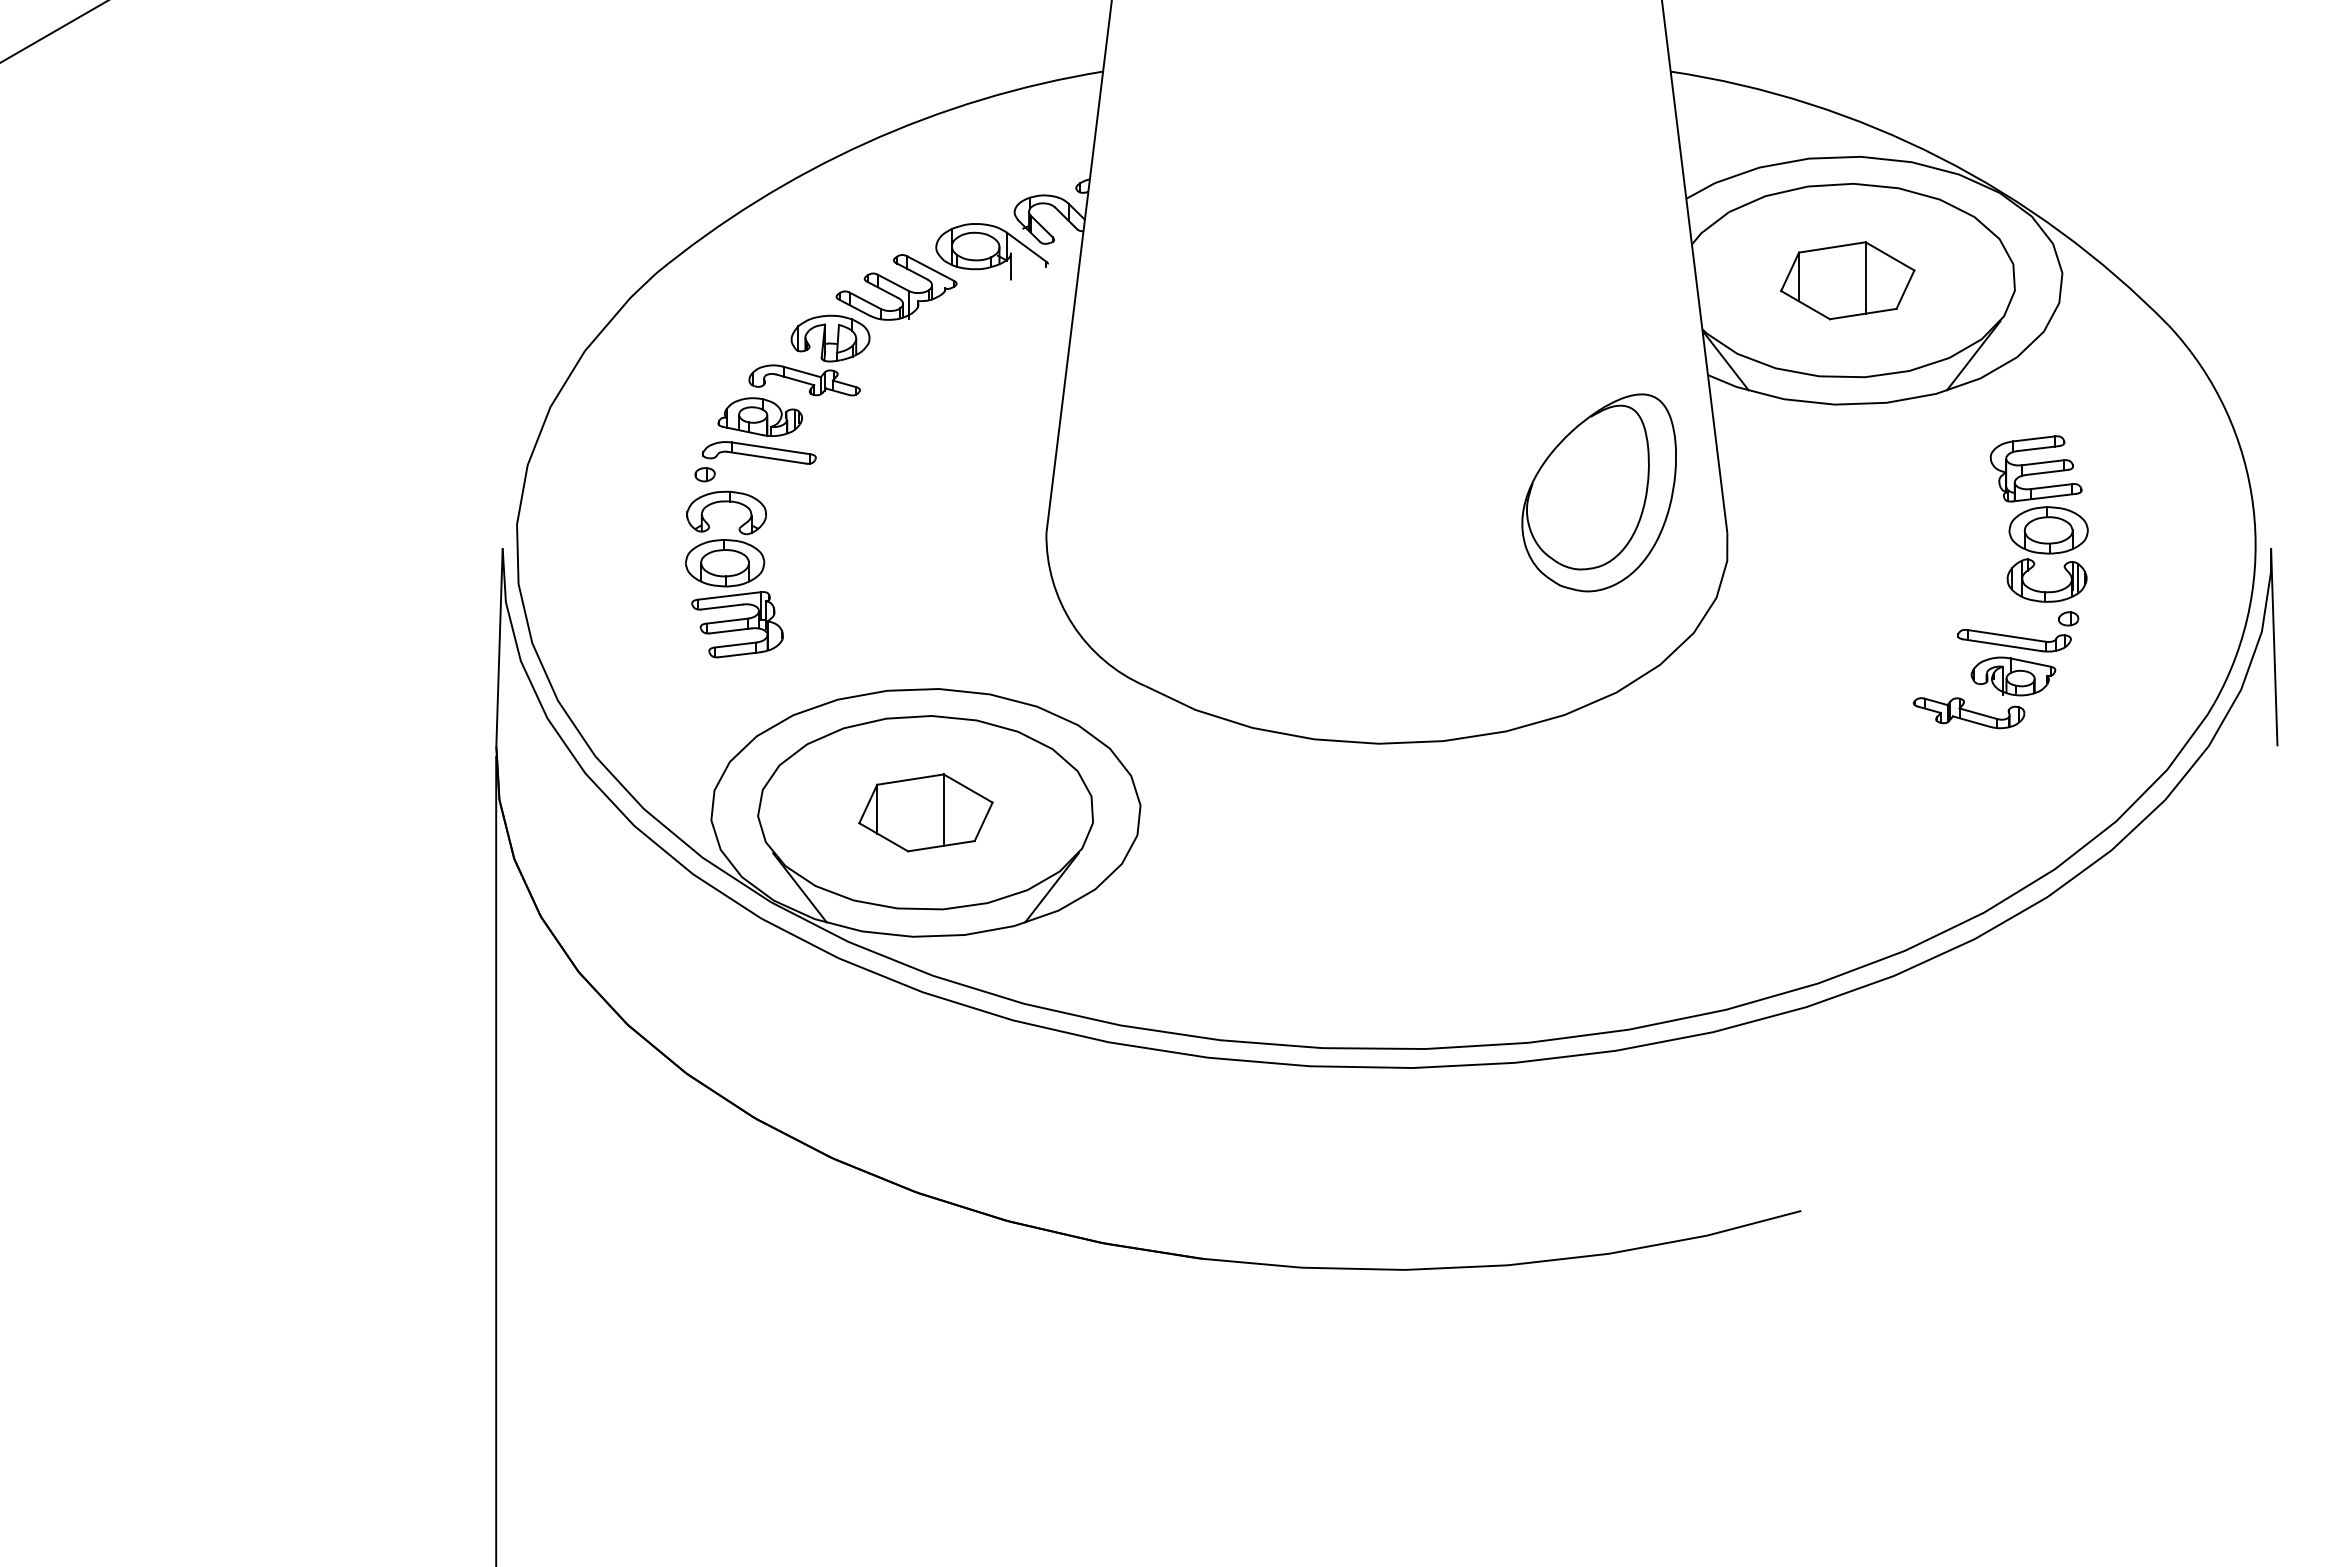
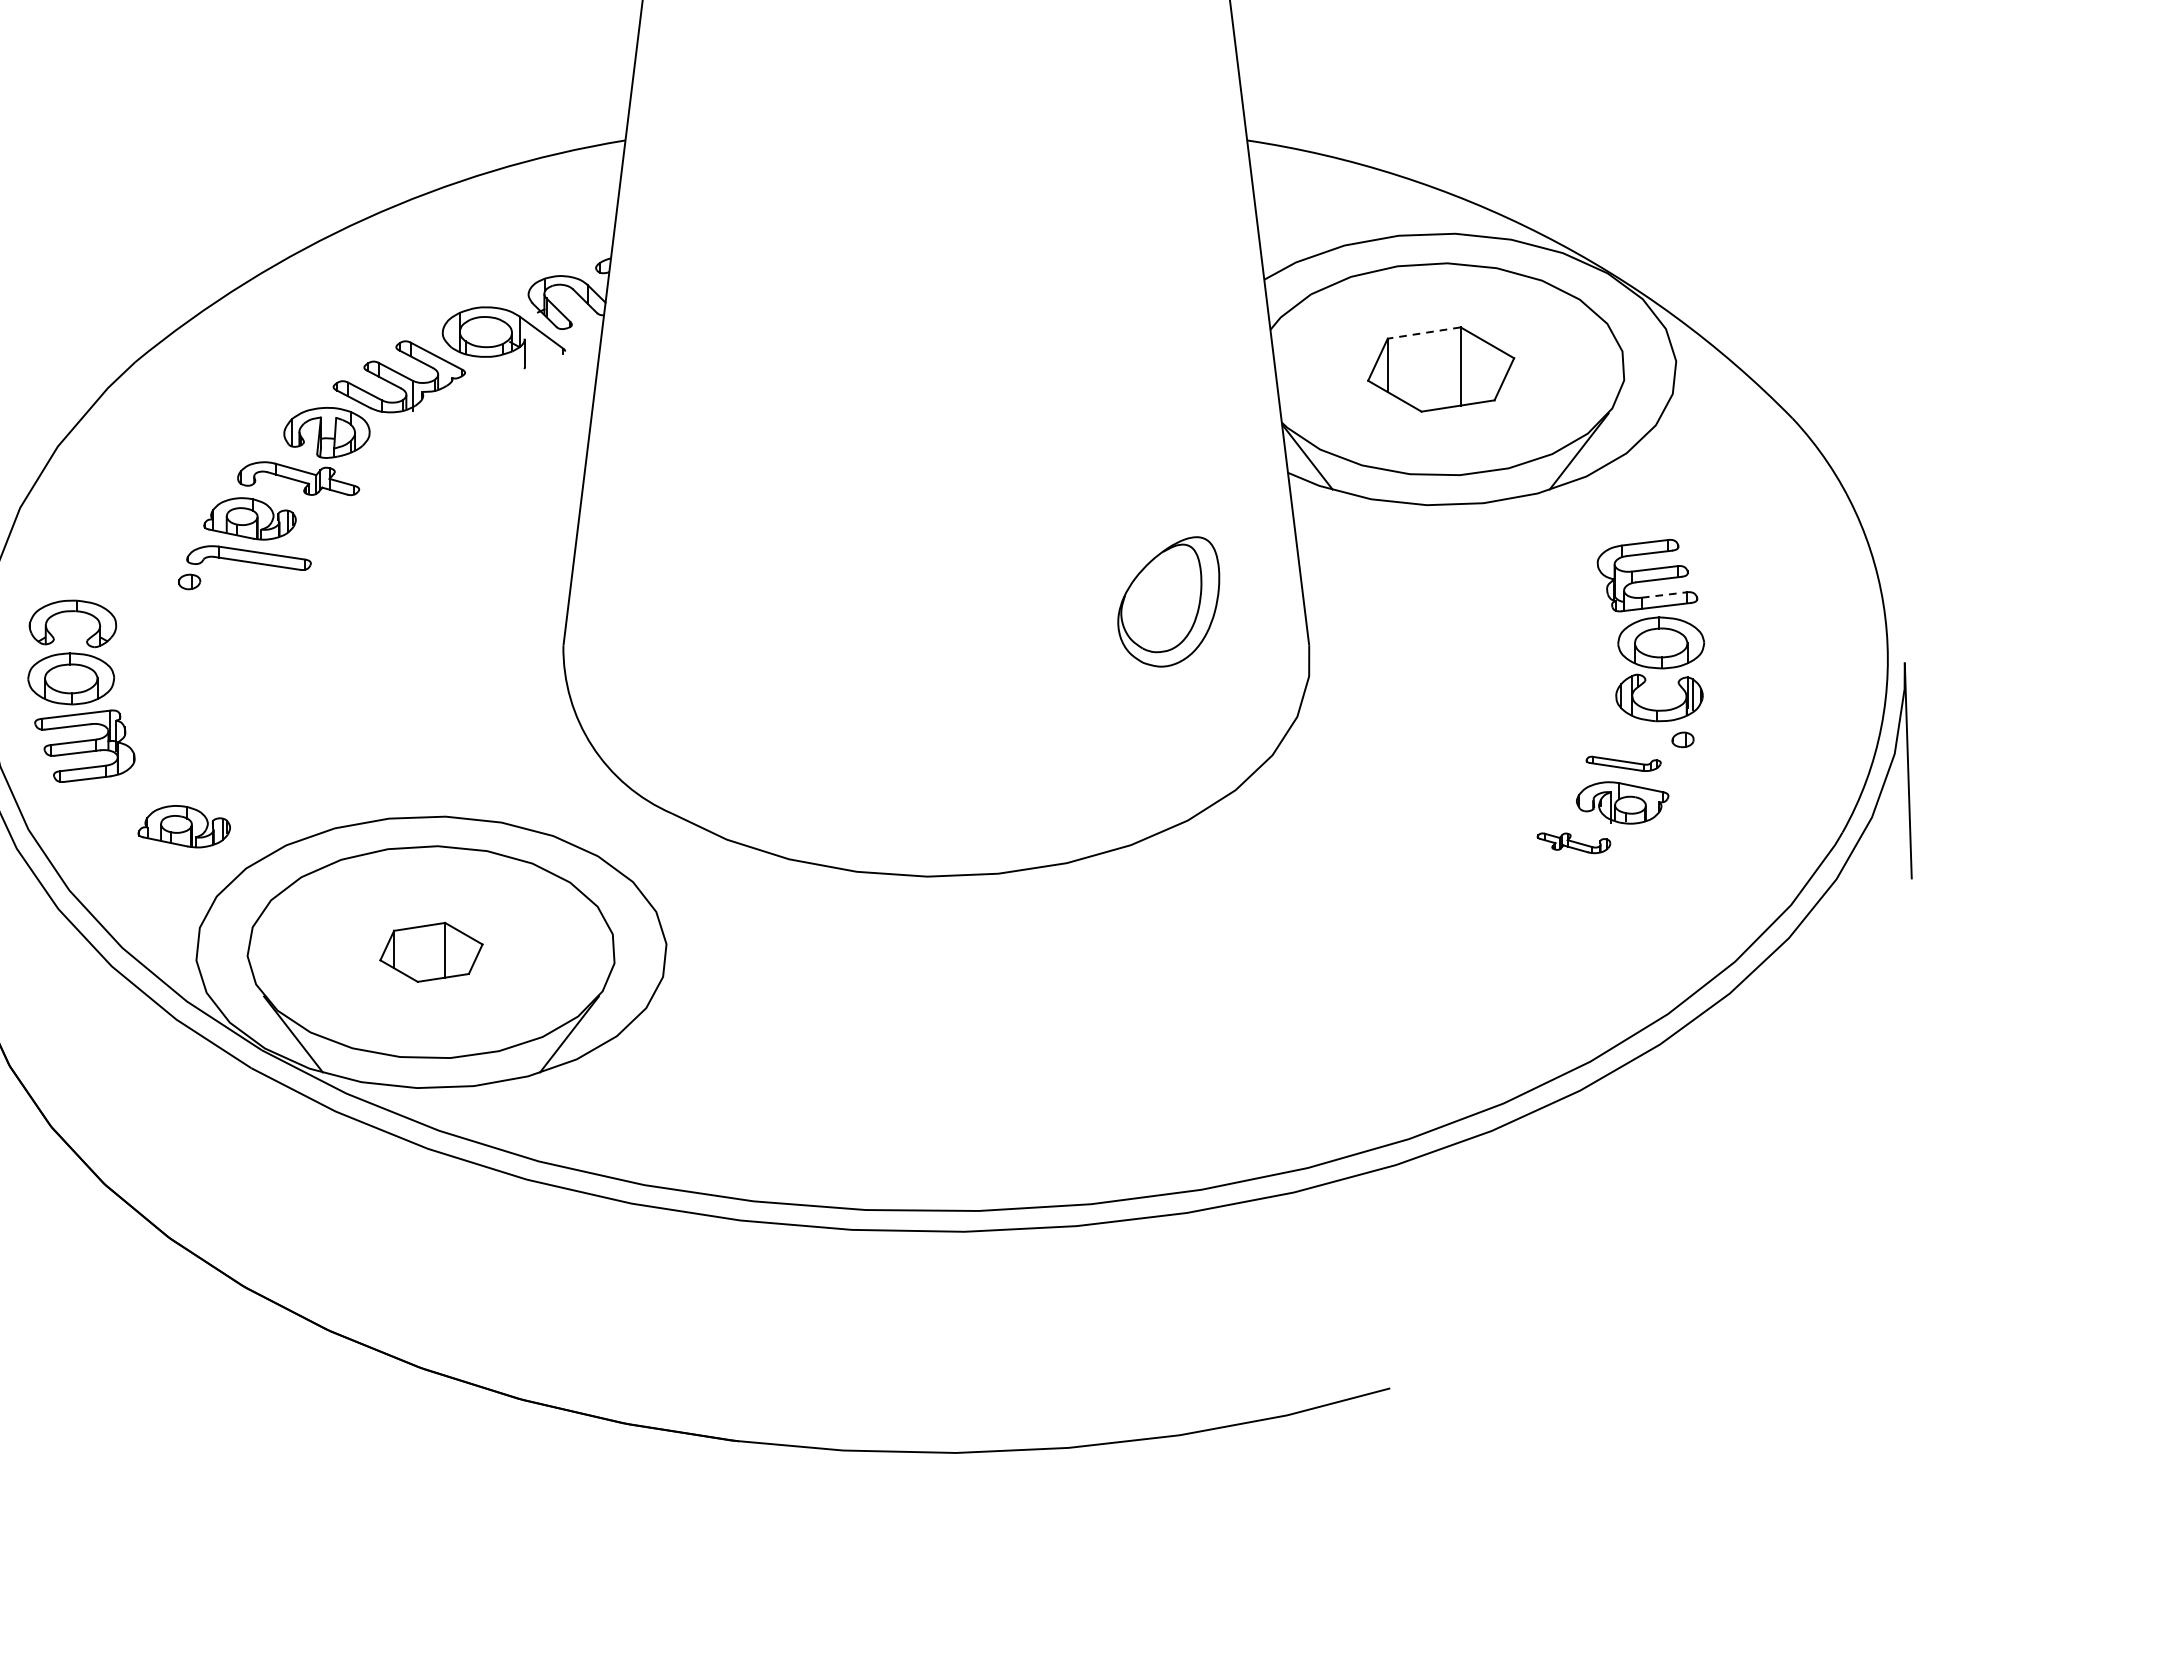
line: (1832, 247) -> (1424, 333), solid -> dashed
line: (2051, 486) -> (1664, 594), solid -> dashed
part: (1598, 492) -> (1168, 601), size x0.6
part: (734, 574) -> (81, 691), moved
part: (2014, 640) -> (1623, 763), size x0.6
part: (699, 697) -> (183, 825), added
part: (1968, 713) -> (1573, 843), size x0.6
part: (925, 812) -> (430, 951), size x0.7

